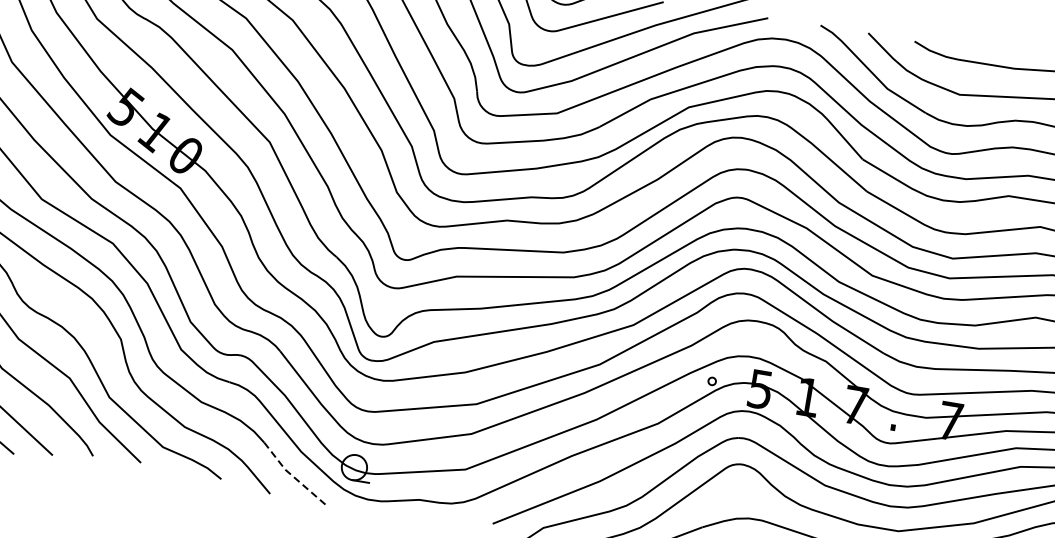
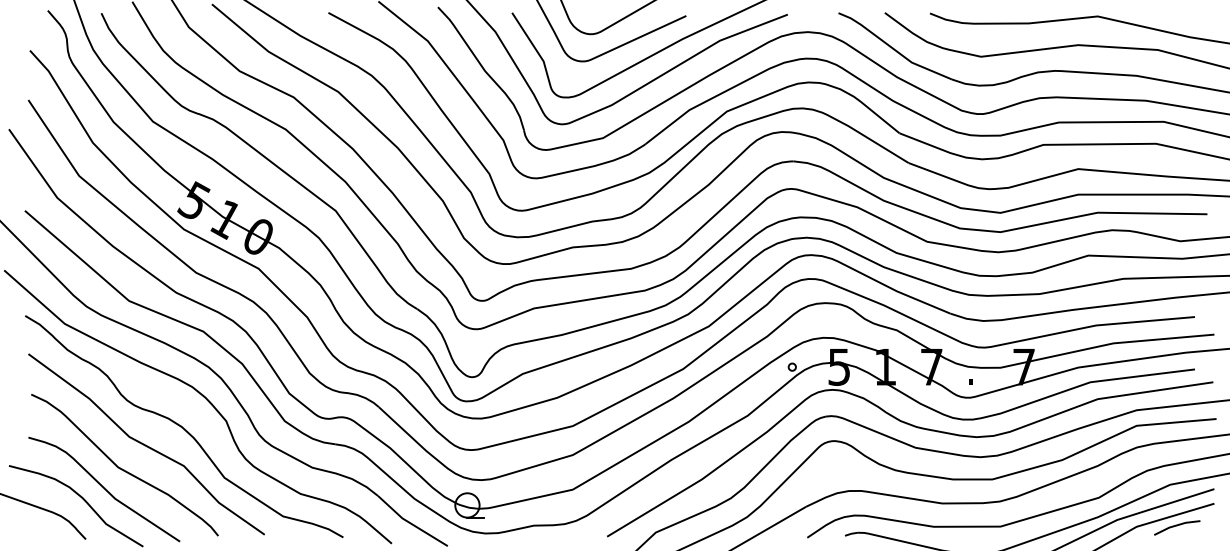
line: (292, 476) -> (410, 523), dashed -> solid

